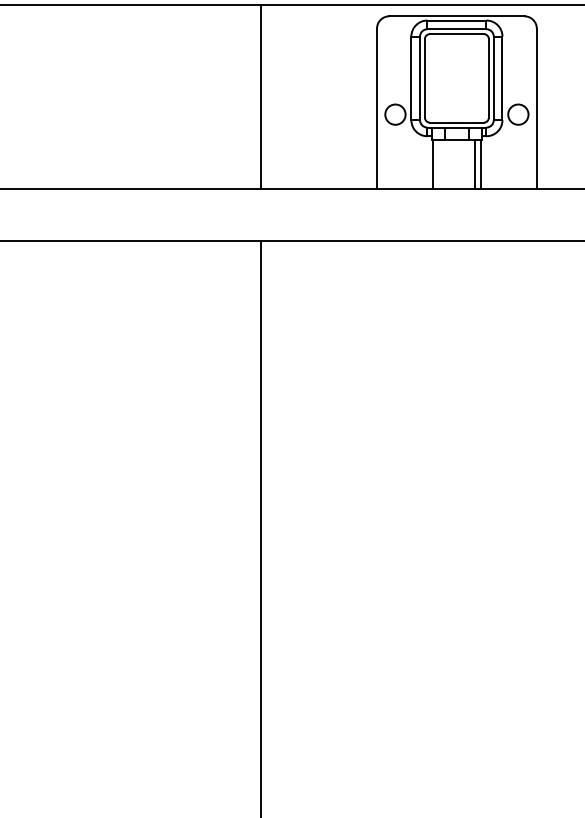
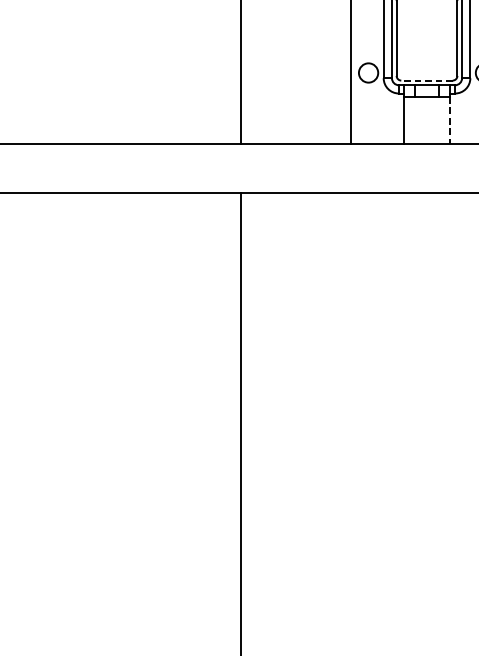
line: (456, 122) -> (426, 80), solid -> dashed
line: (475, 164) -> (444, 120), removed
line: (481, 164) -> (450, 120), solid -> dashed

